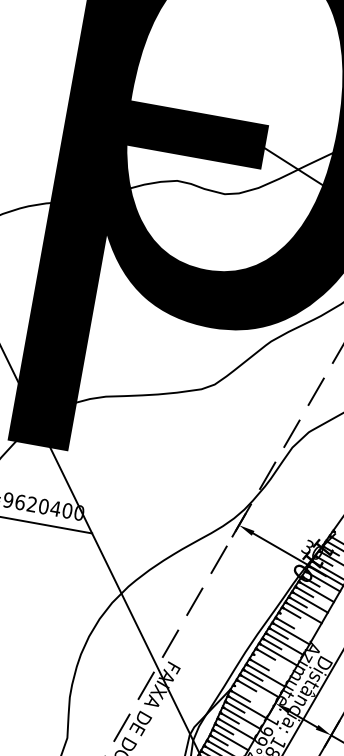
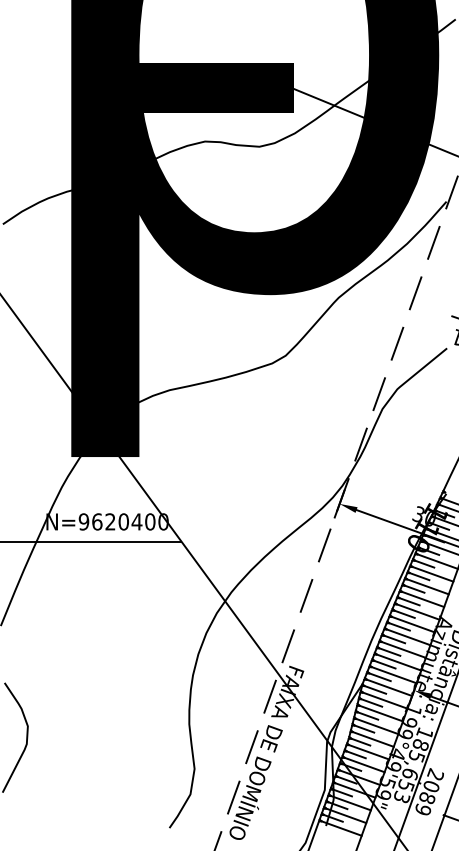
line: (298, 623) -> (423, 599), added
line: (272, 665) -> (403, 649), added
line: (254, 696) -> (389, 687), added

